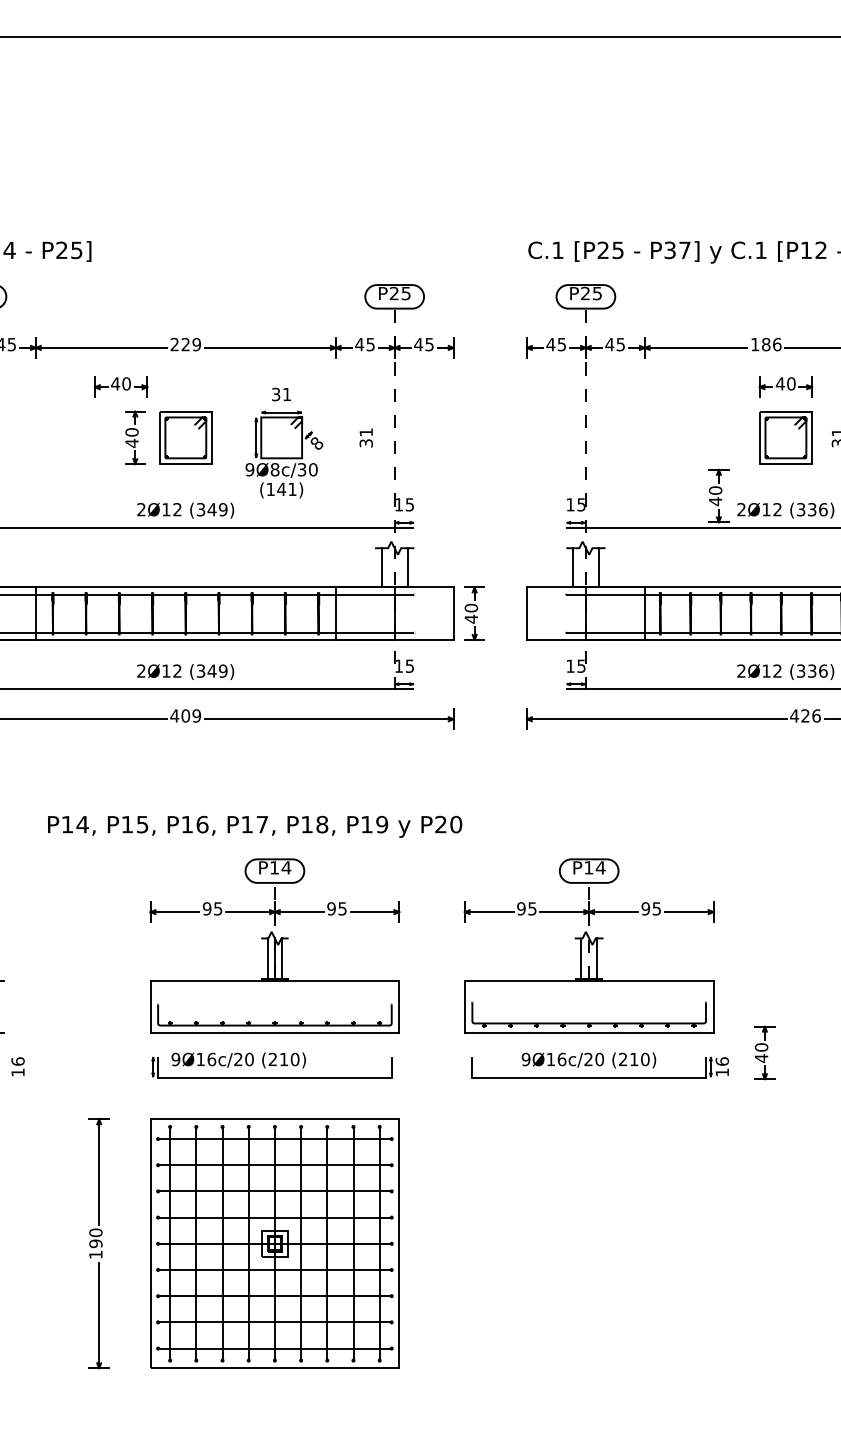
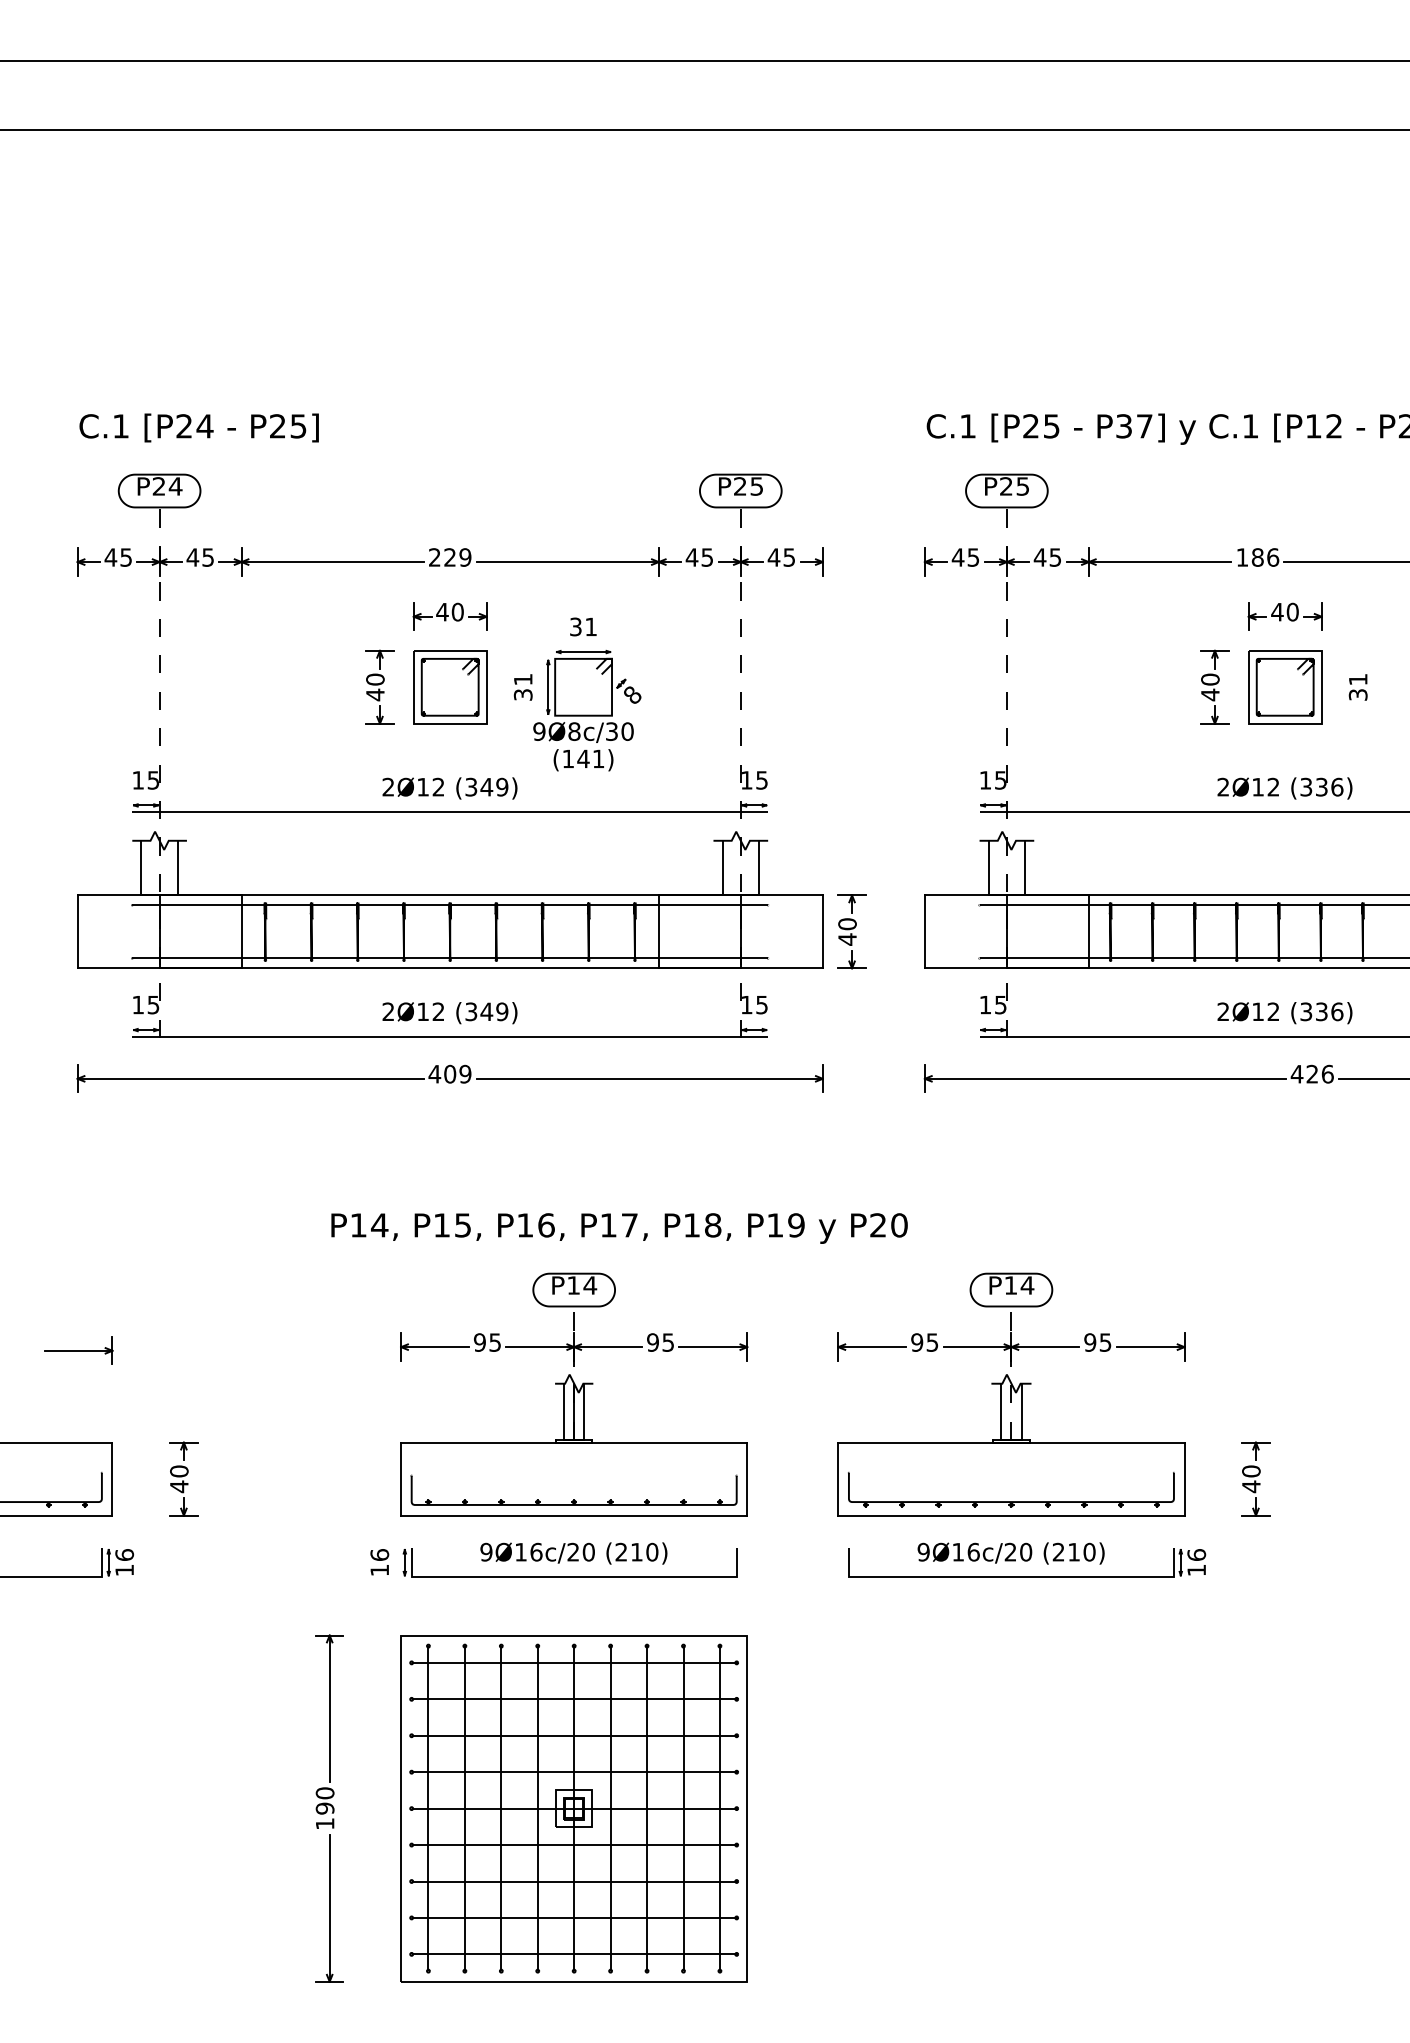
part: (120, 387) -> (449, 616), moved
text: (365, 438) -> (522, 687), moved
part: (718, 495) -> (1214, 686), moved
text: (255, 826) -> (619, 1228), moved
part: (764, 1052) -> (1255, 1478), moved
text: (238, 1060) -> (573, 1553), moved
text: (17, 1066) -> (379, 1562), moved

